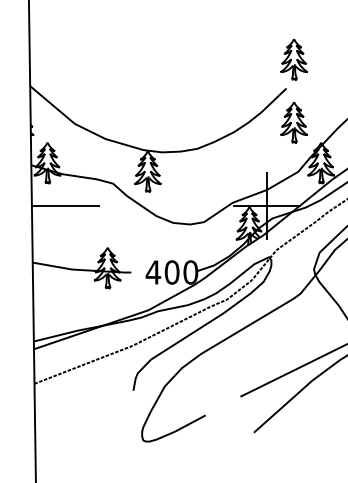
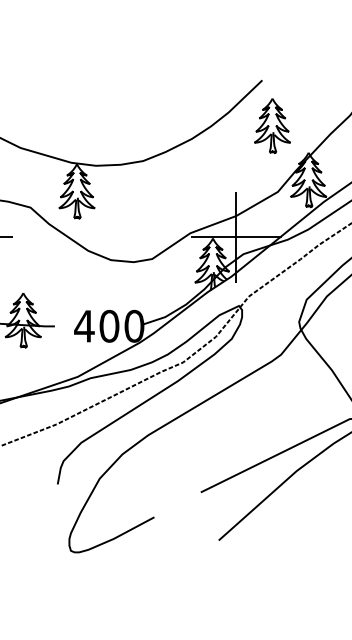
part: (293, 59) -> (271, 41), removed

